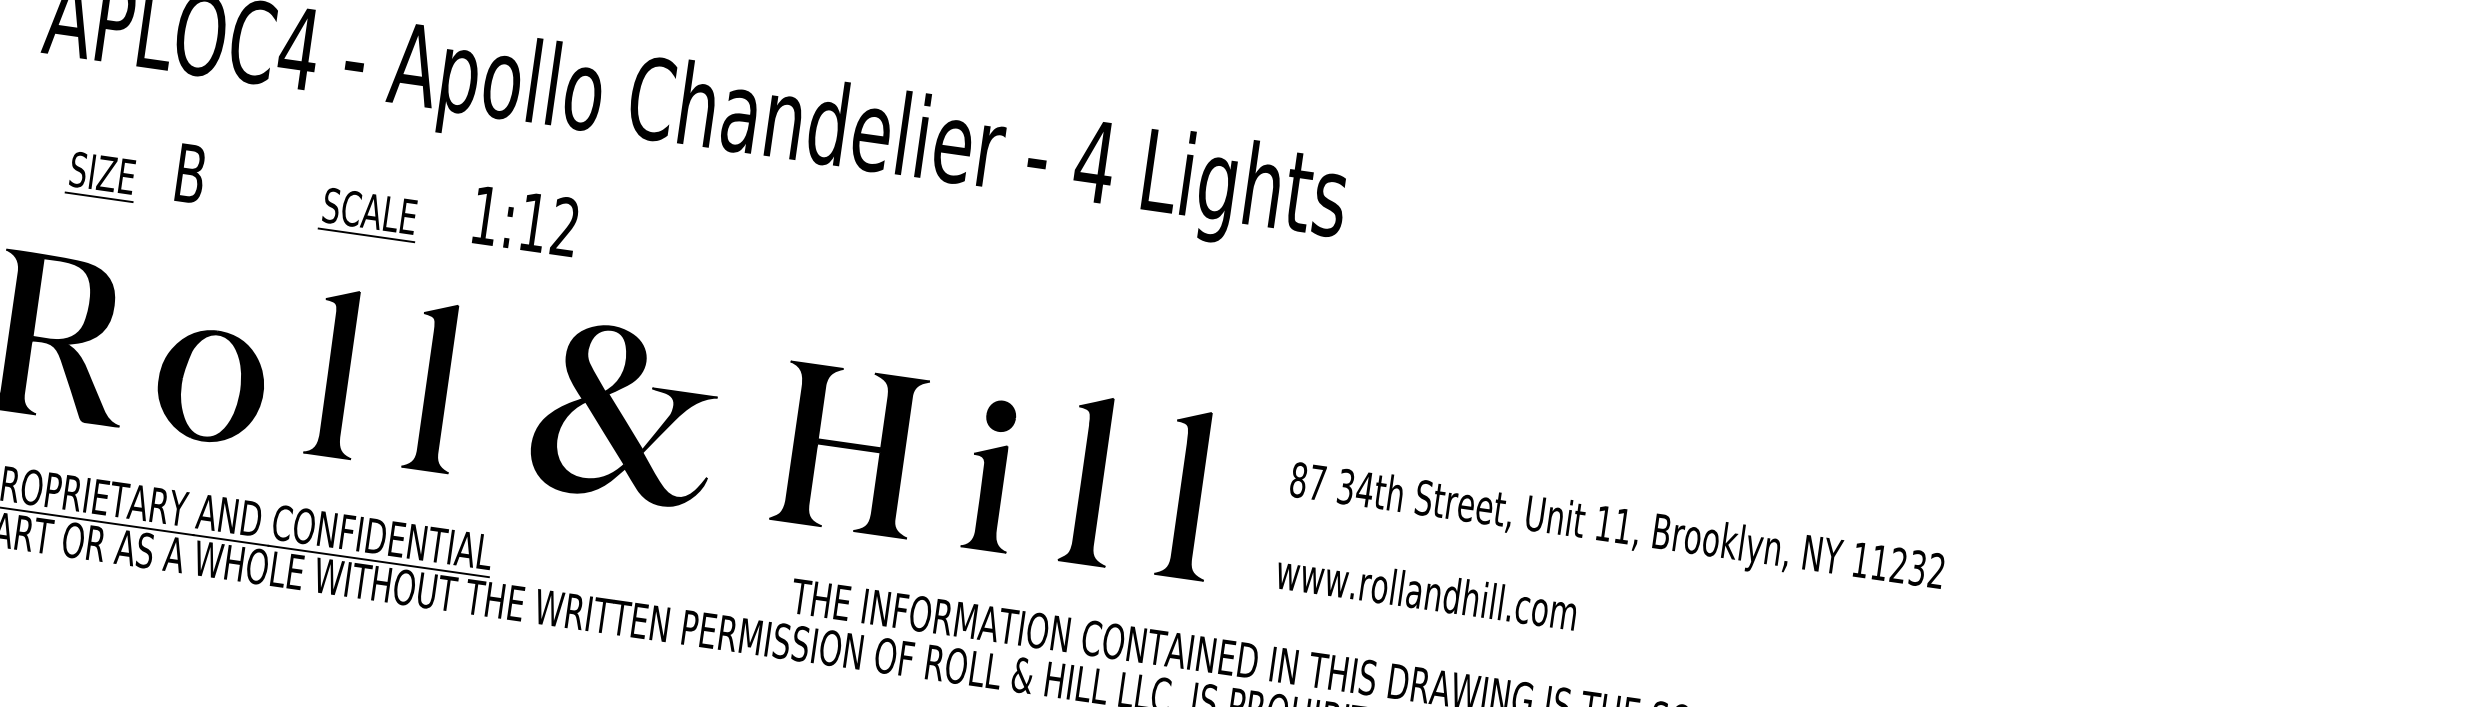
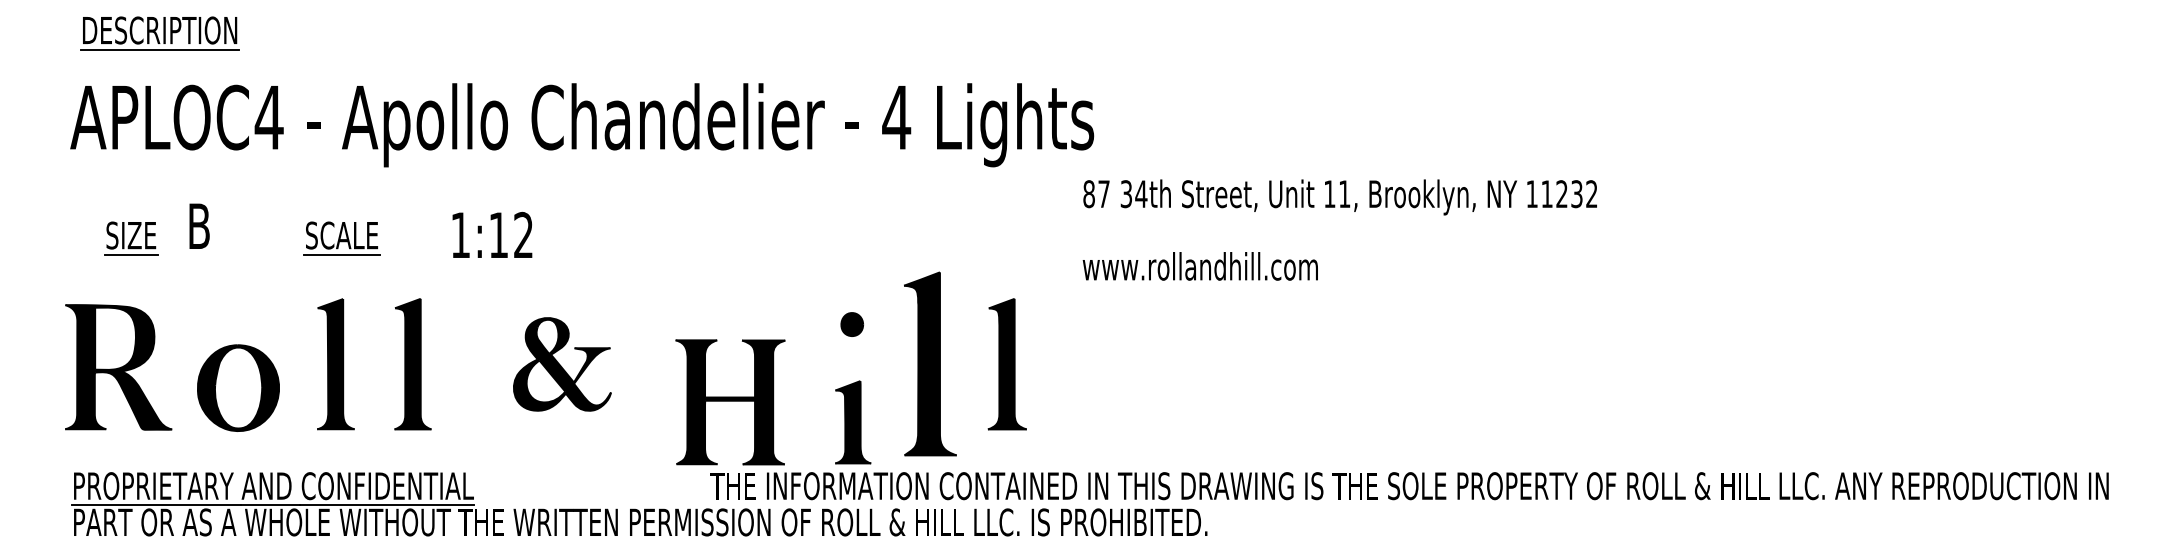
text: (525, 220) -> (492, 234), moved
part: (626, 414) -> (562, 364), size x0.7
part: (849, 450) -> (730, 402), moved
part: (1093, 481) -> (930, 364), size x1.4
part: (991, 497) -> (853, 422), moved
text: (1609, 570) -> (1339, 229), moved

